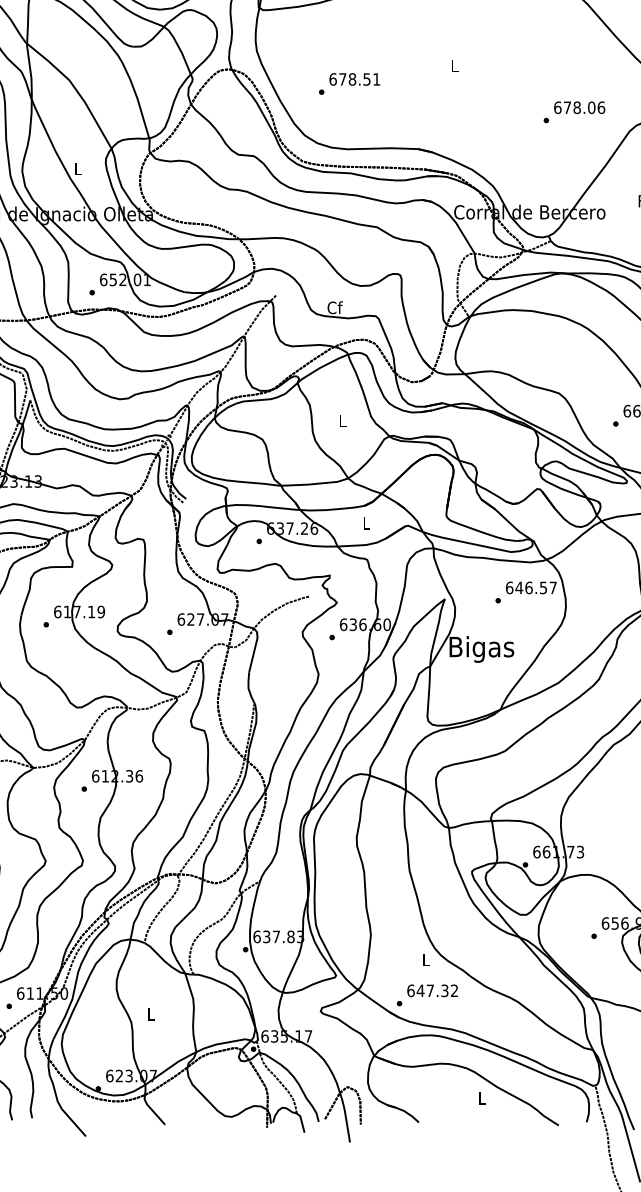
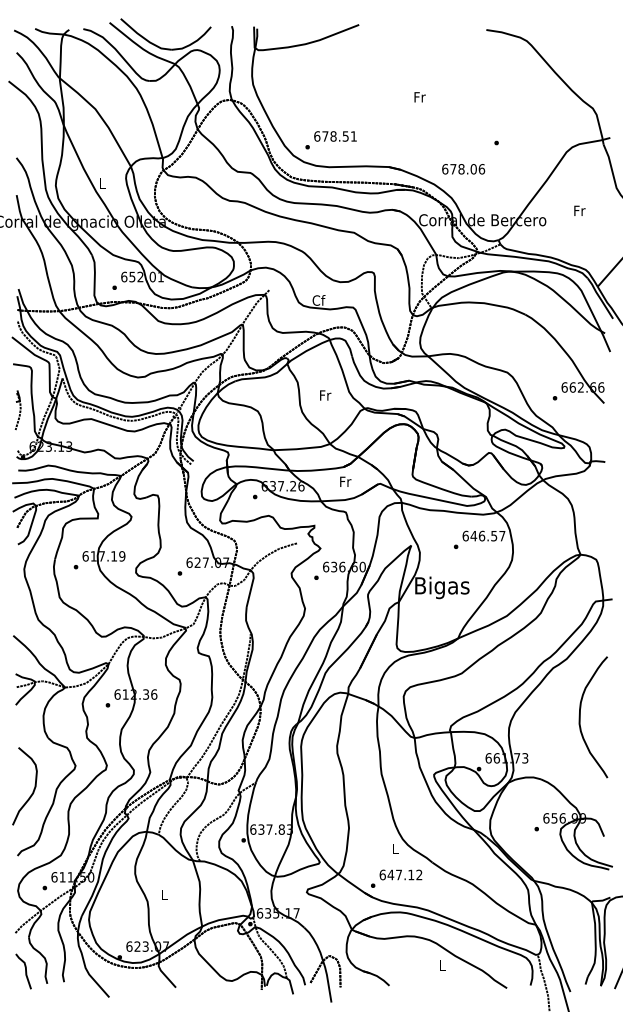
text: (454, 66) -> (419, 97), L -> Fr
text: (348, 84) -> (330, 140), moved
text: (579, 108) -> (463, 169), moved
text: (342, 420) -> (325, 395), L -> Fr
text: (366, 522) -> (345, 481), L -> Fr
text: (445, 990) -> (411, 874), 647.32 -> 647.12

